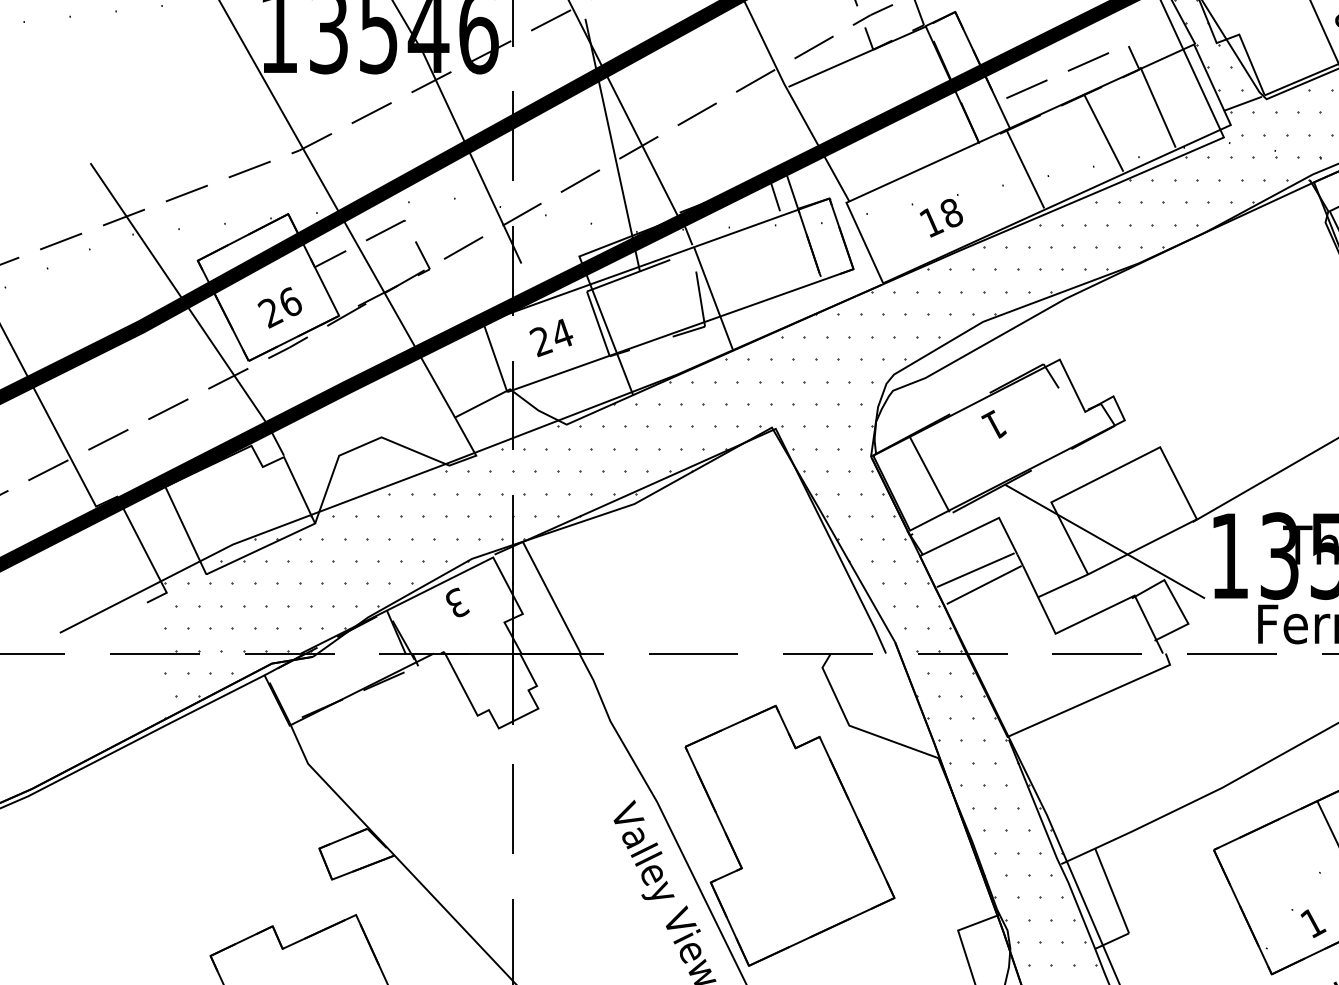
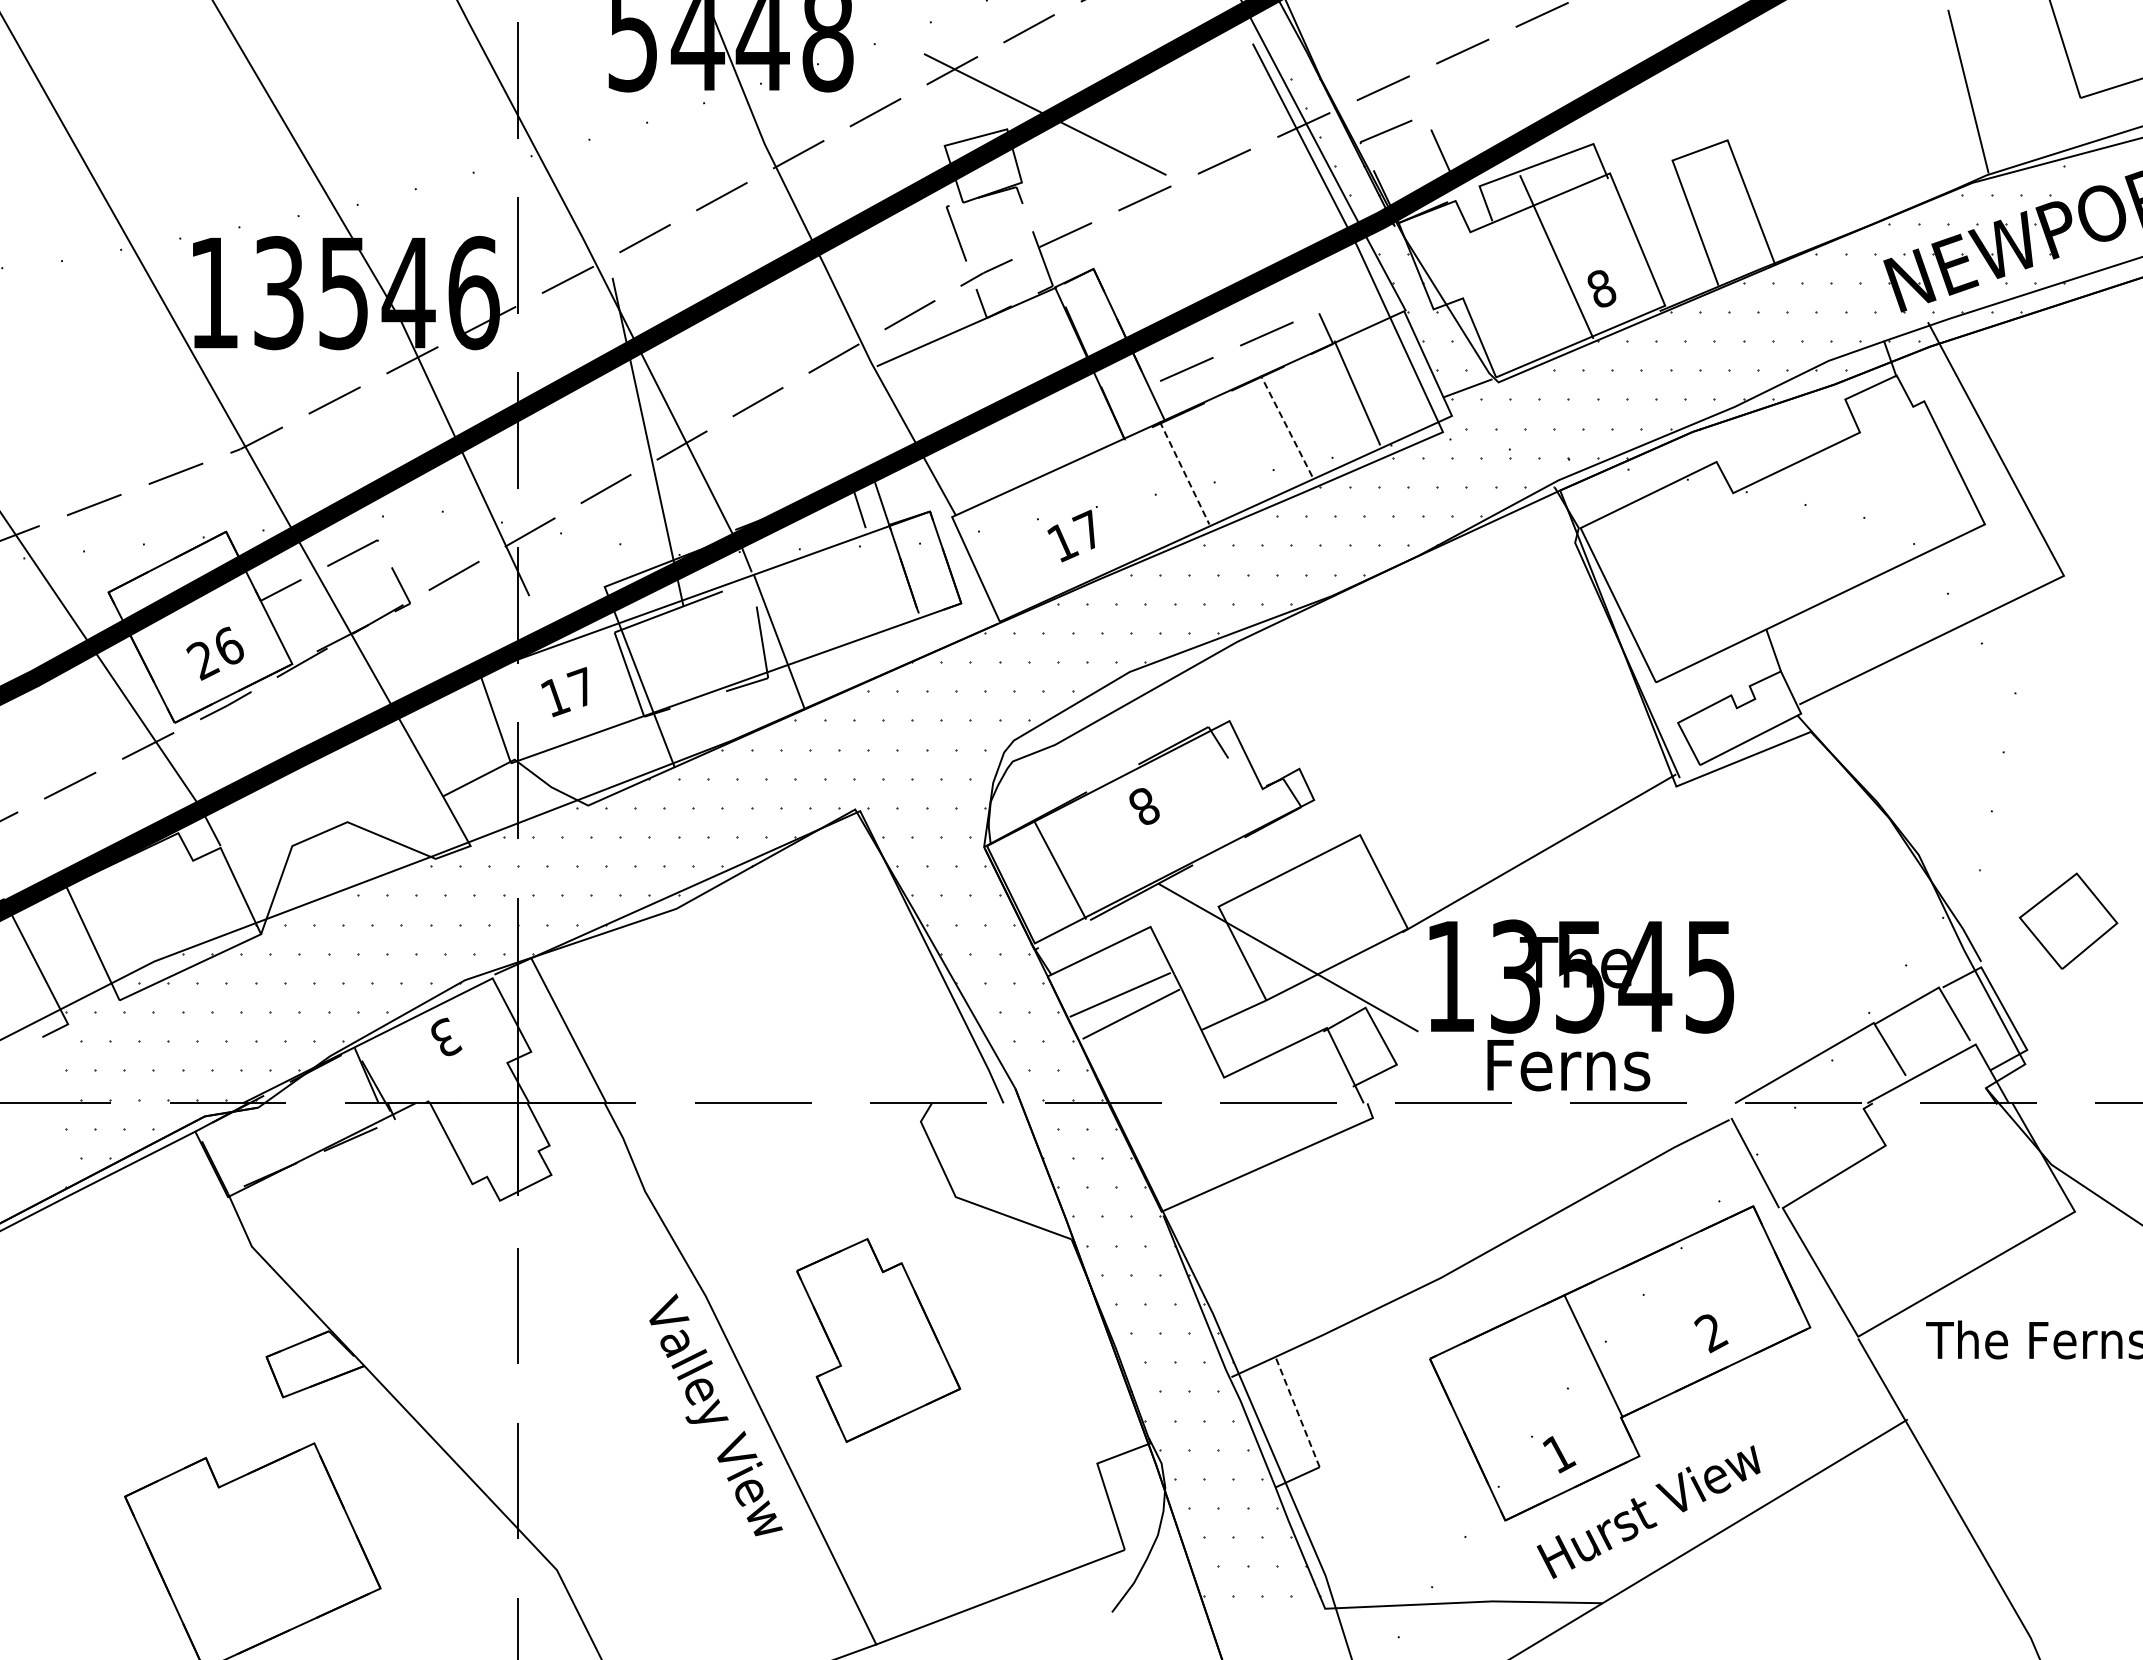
line: (1103, 133) -> (1286, 426), solid -> dashed
line: (1025, 169) -> (1184, 473), solid -> dashed
text: (950, 212) -> (1087, 529), 18 -> 17
text: (550, 337) -> (567, 692), 24 -> 17
text: (993, 424) -> (1143, 805), 1 -> 8
part: (789, 835) -> (878, 1340), size x0.6
line: (1112, 890) -> (1297, 1411), solid -> dashed

